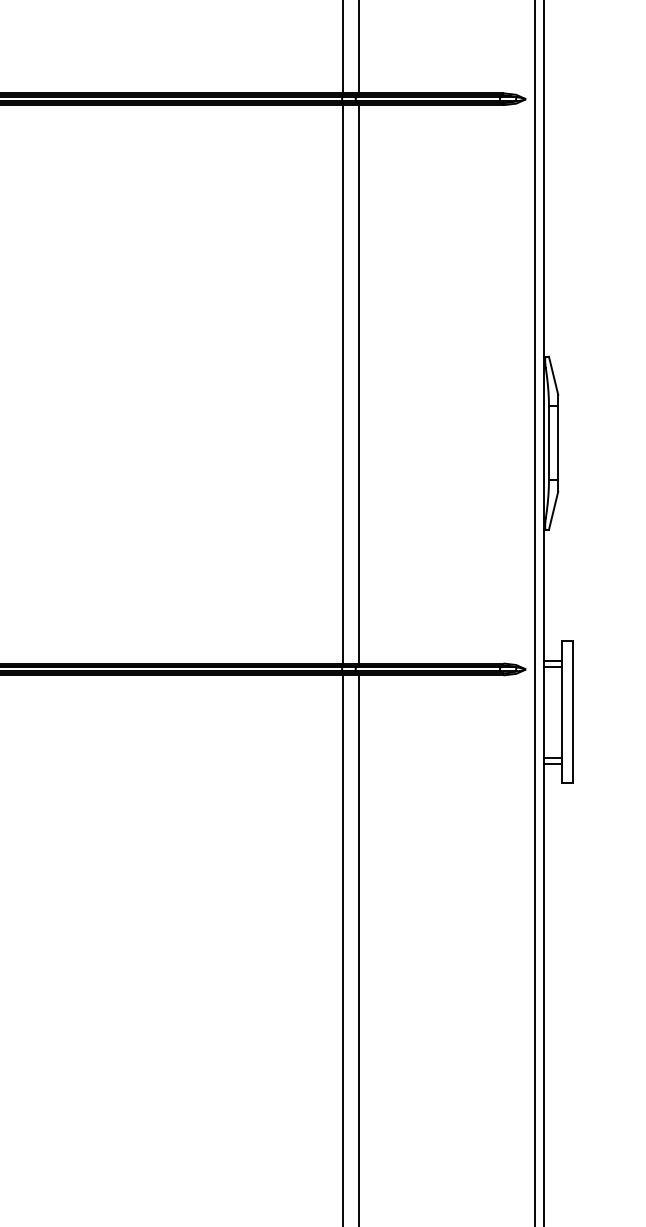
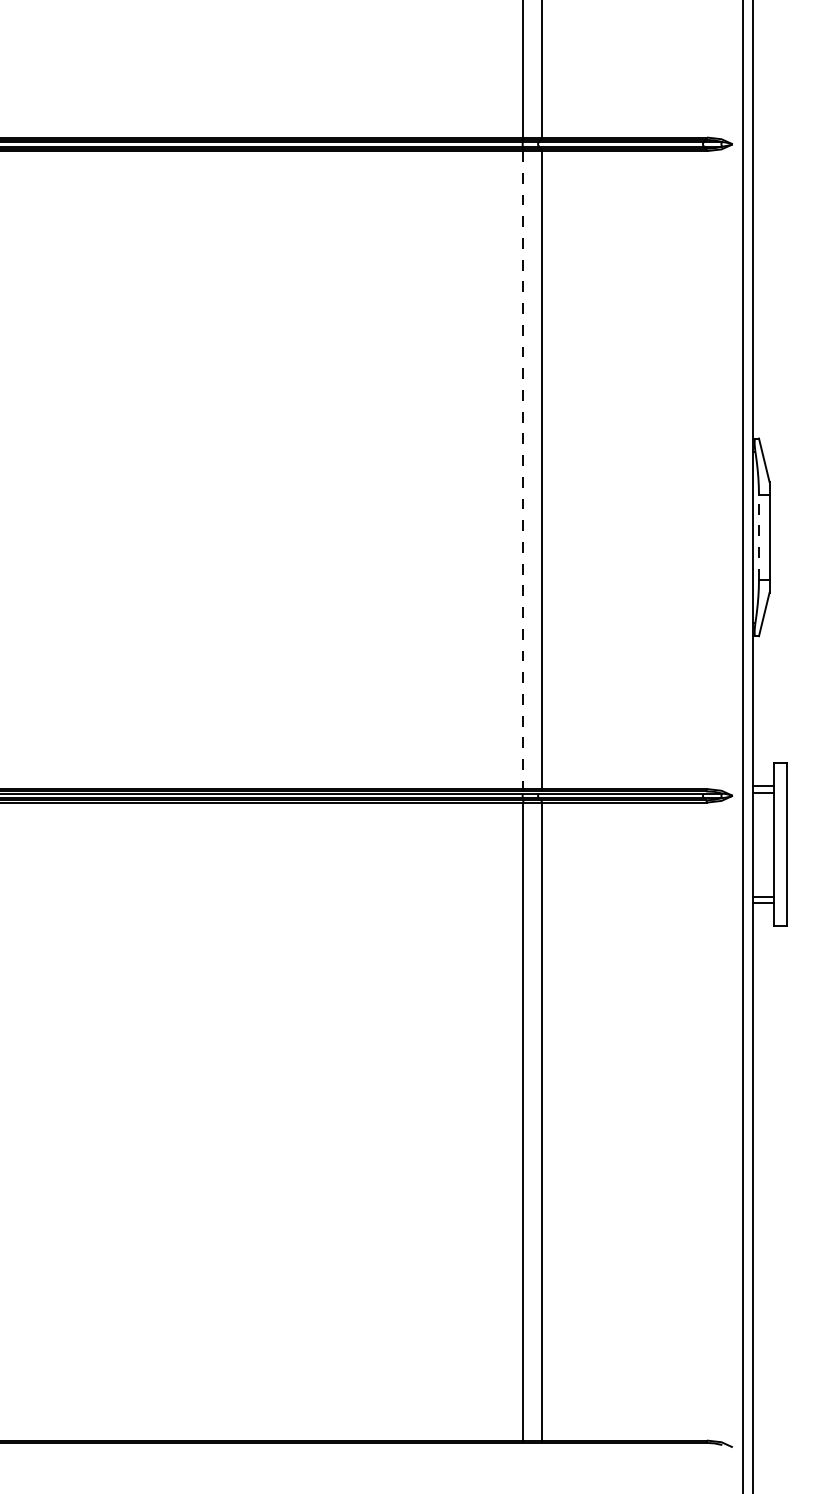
line: (342, 384) -> (523, 470), solid -> dashed
line: (549, 442) -> (759, 536), solid -> dashed

